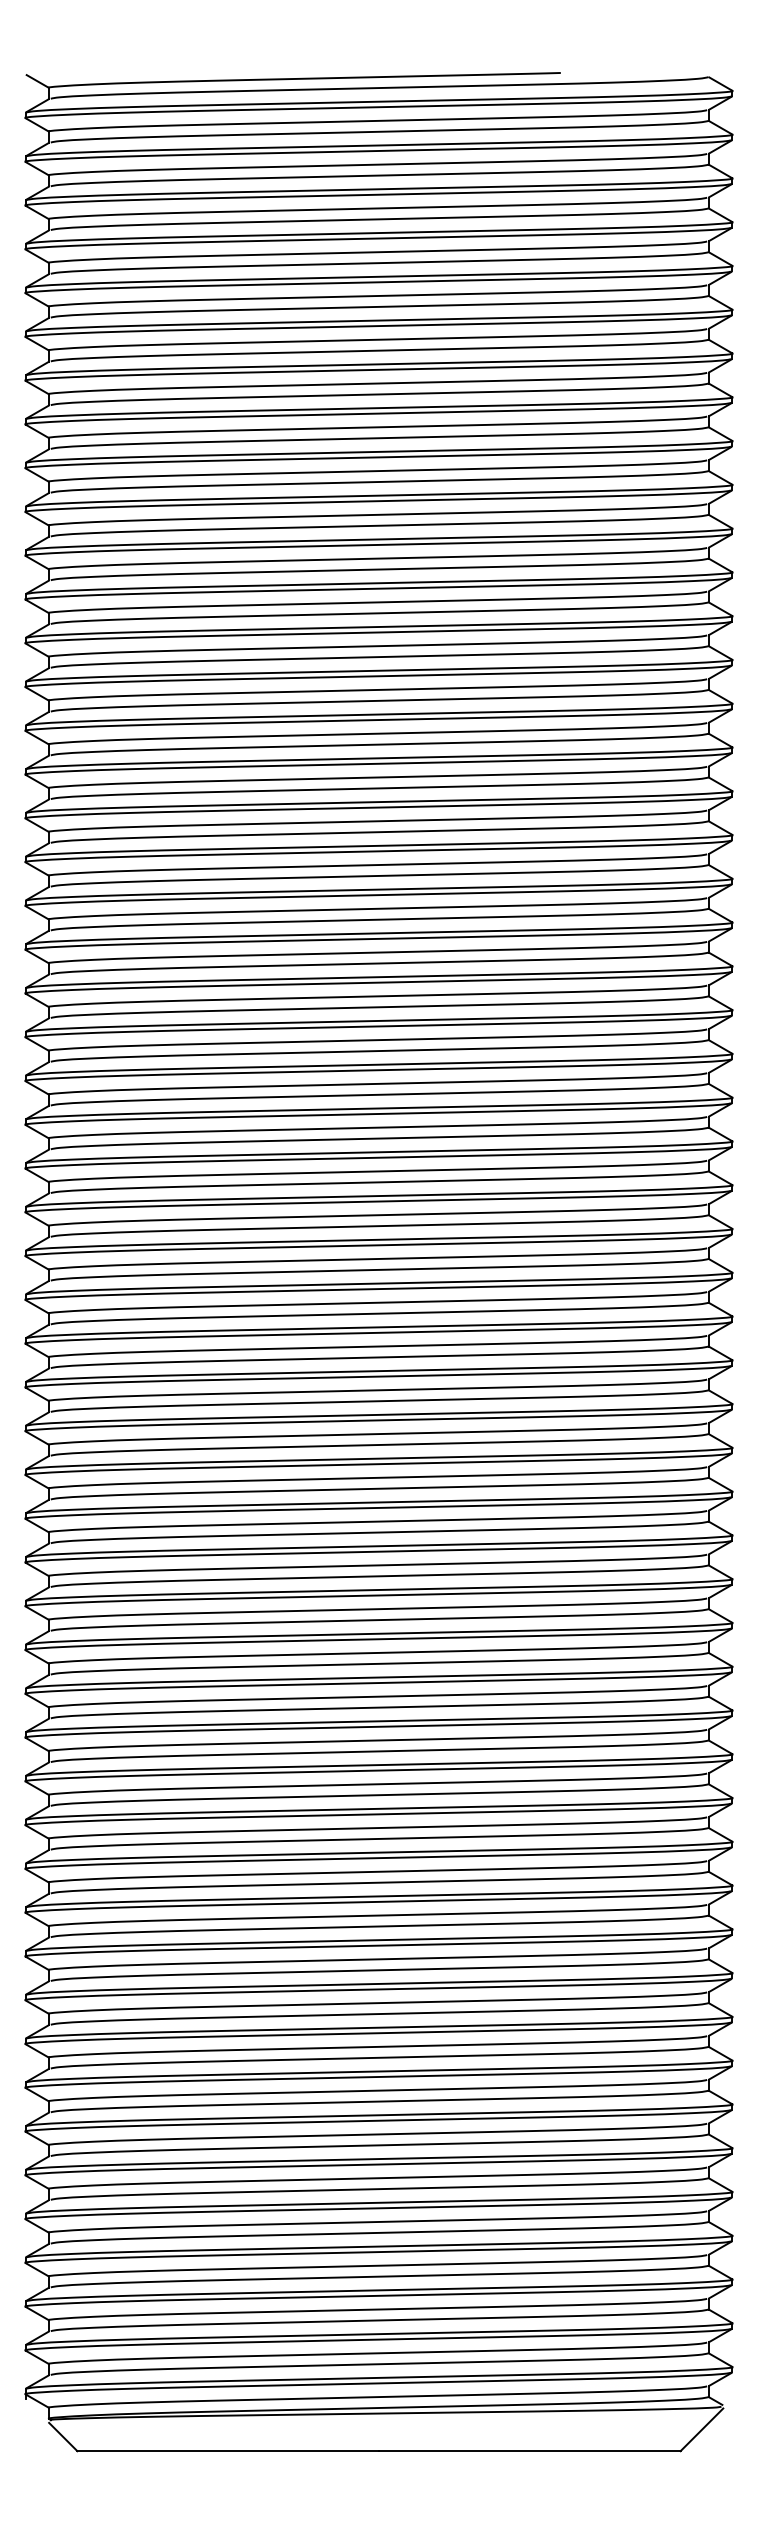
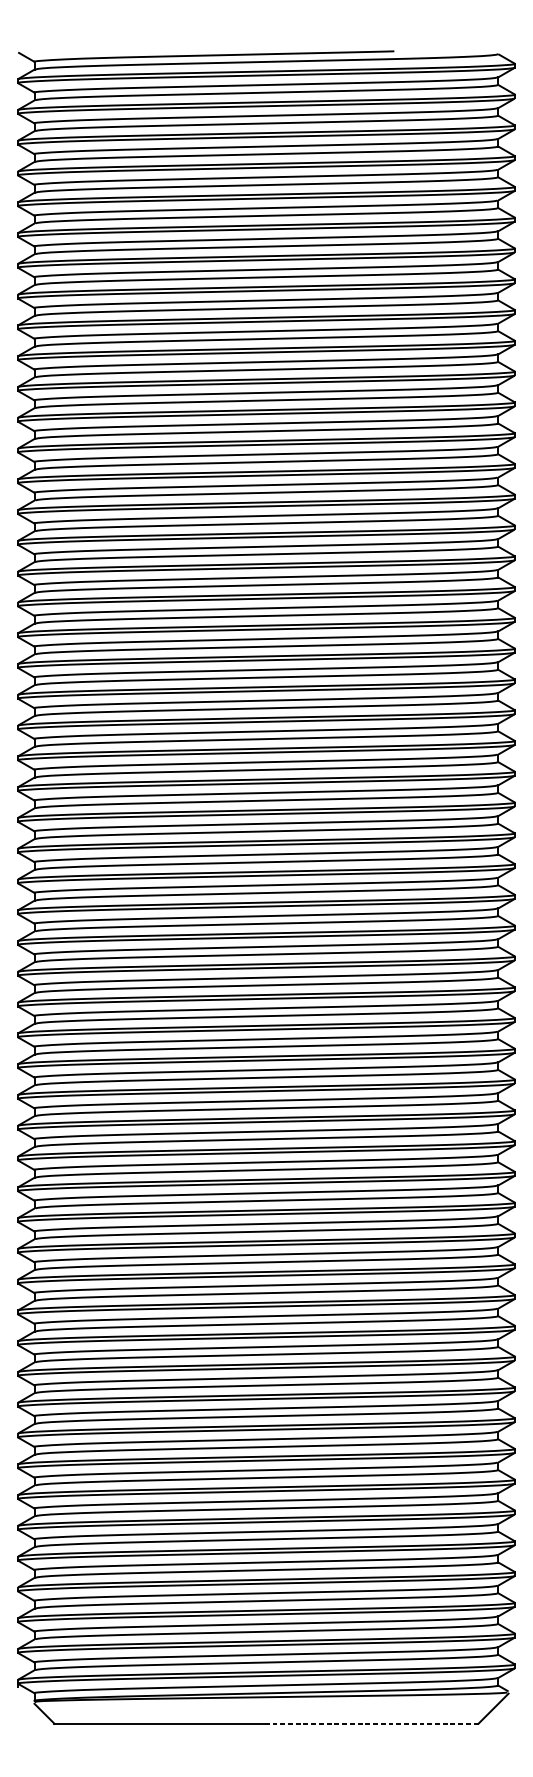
line: (529, 2451) -> (372, 1723), solid -> dashed

